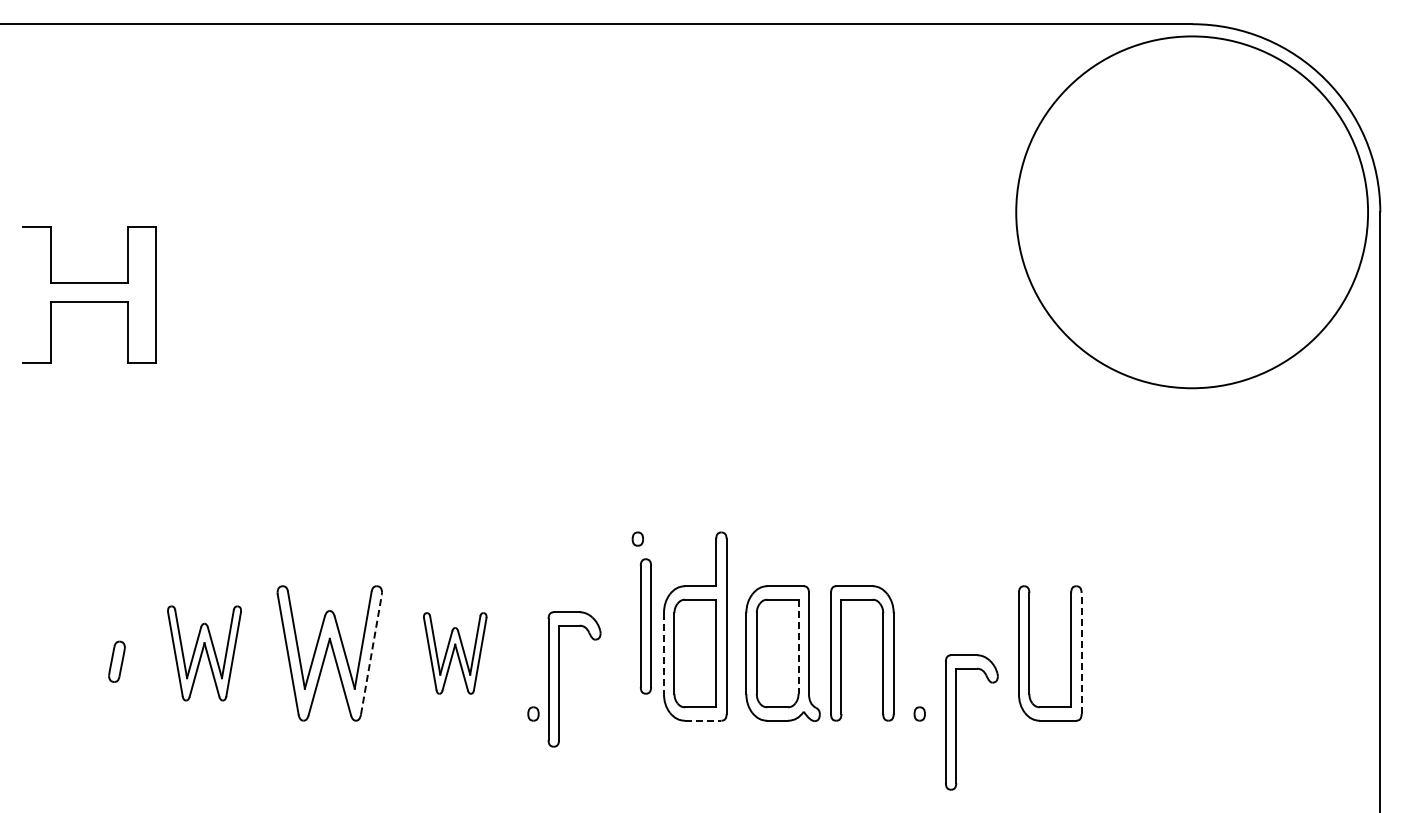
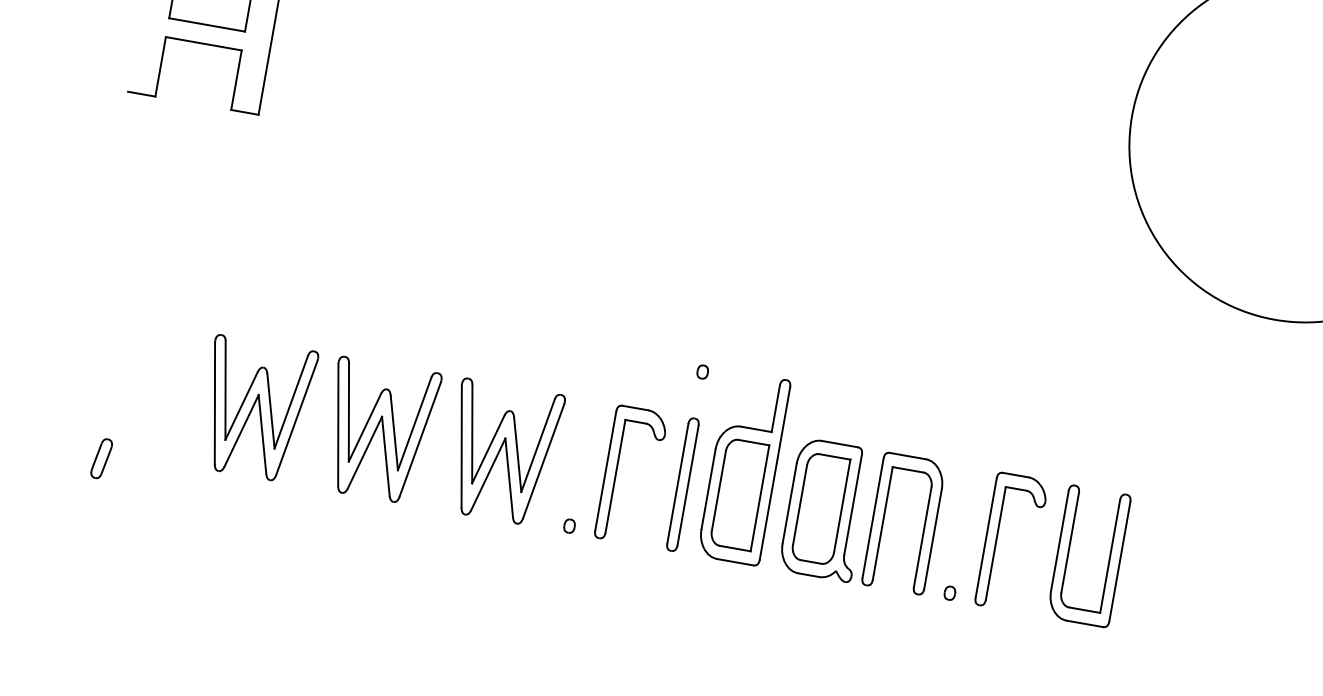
part: (645, 626) -> (682, 484), moved
line: (798, 647) -> (842, 506), dashed -> solid
part: (204, 653) -> (256, 409), size x1.43
part: (455, 653) -> (503, 453), size x1.67
line: (1081, 653) -> (1119, 561), dashed -> solid
line: (371, 654) -> (420, 439), dashed -> solid
line: (663, 654) -> (707, 490), dashed -> solid
part: (116, 661) -> (101, 458), moved
part: (559, 679) -> (616, 473), moved
line: (703, 720) -> (735, 562), dashed -> solid
part: (956, 722) -> (996, 540), moved

